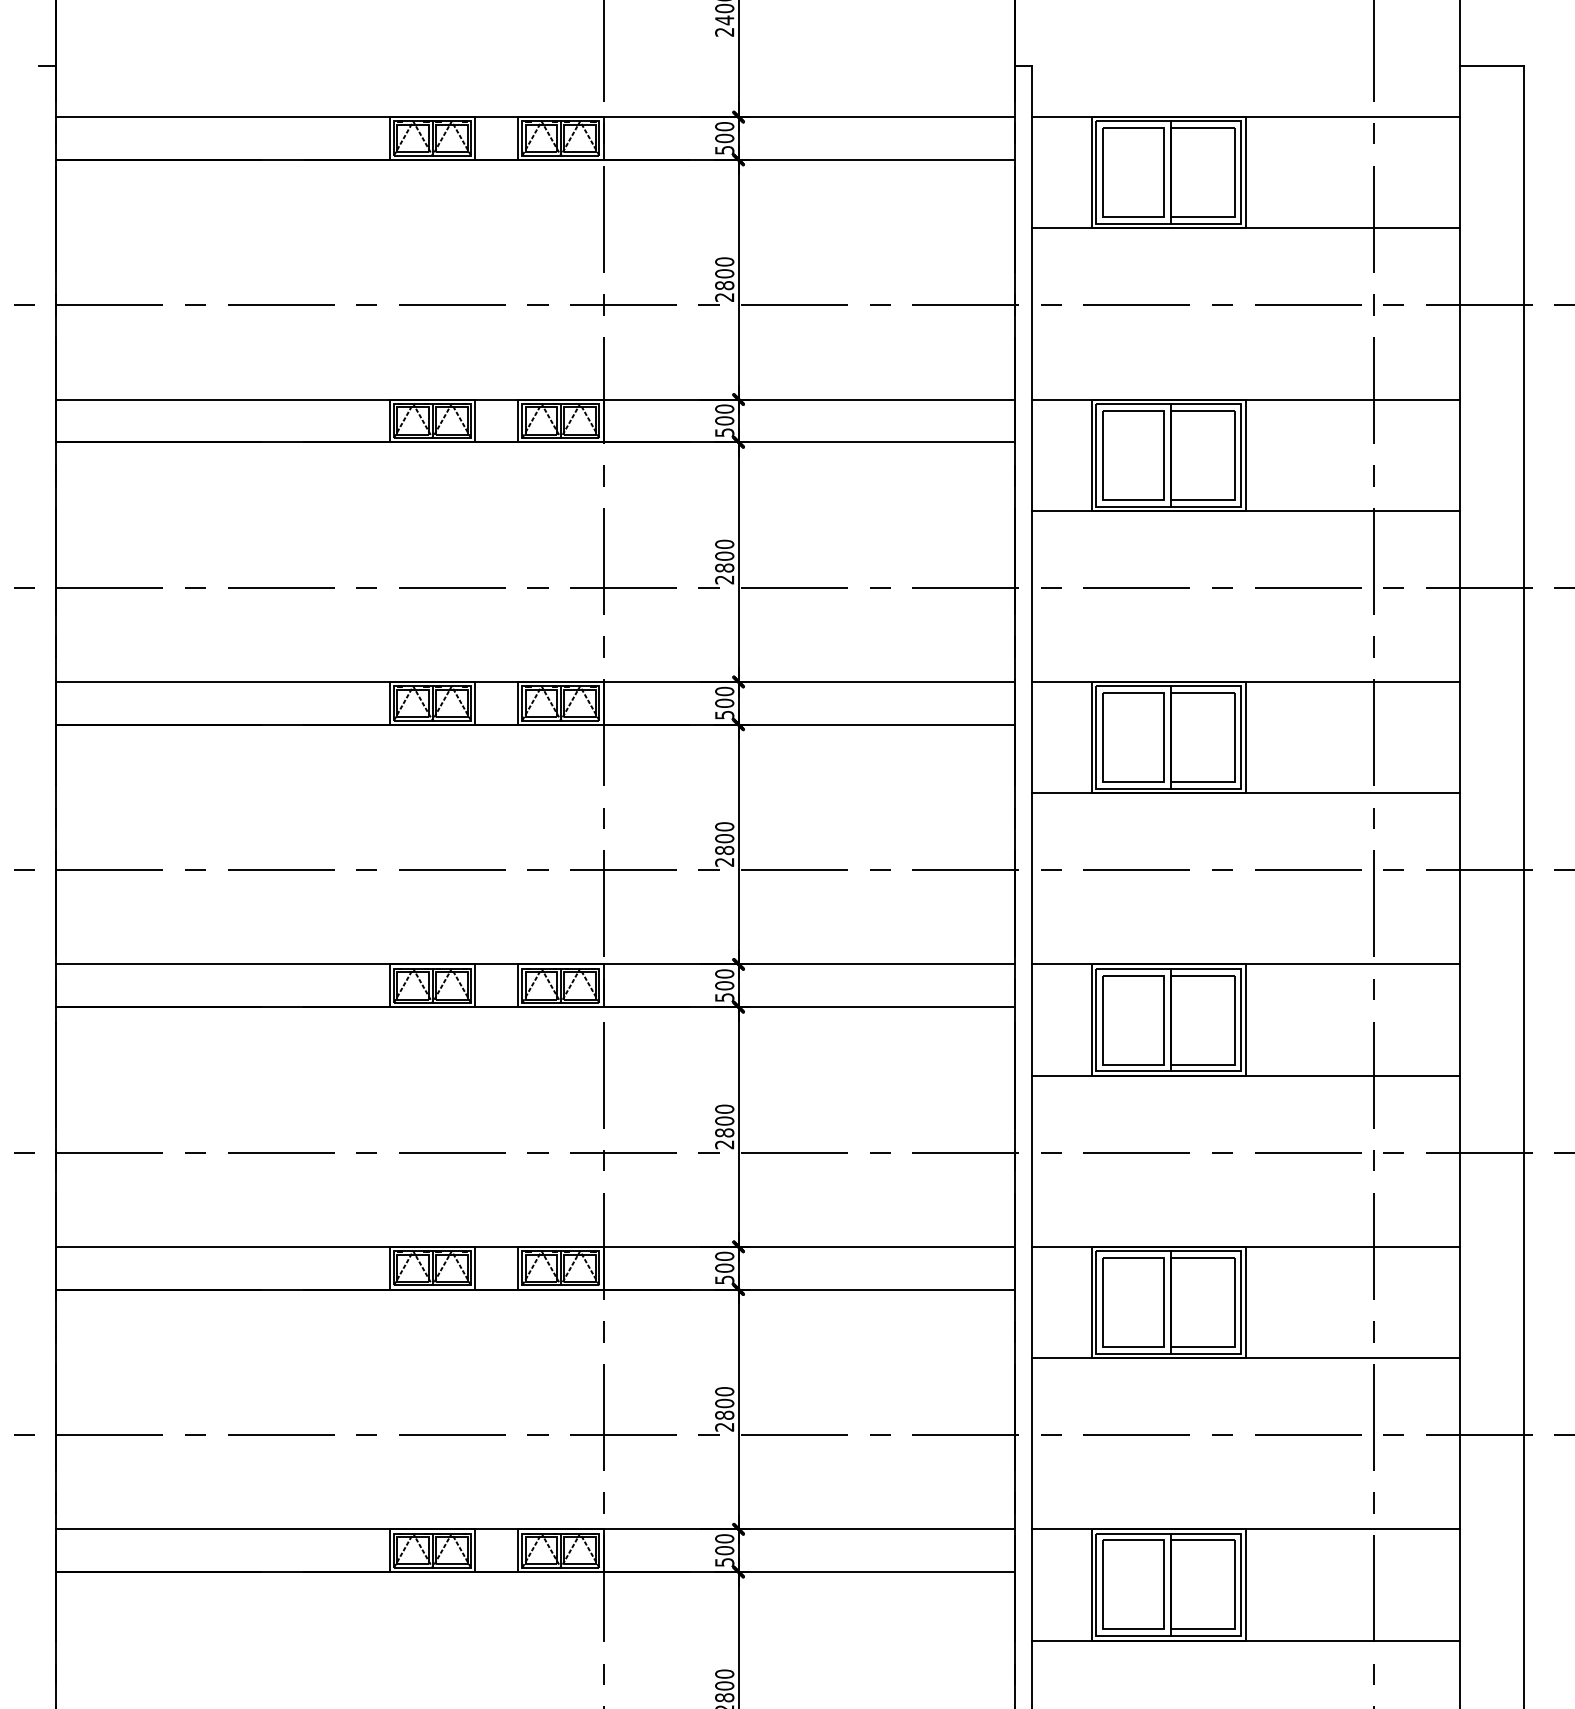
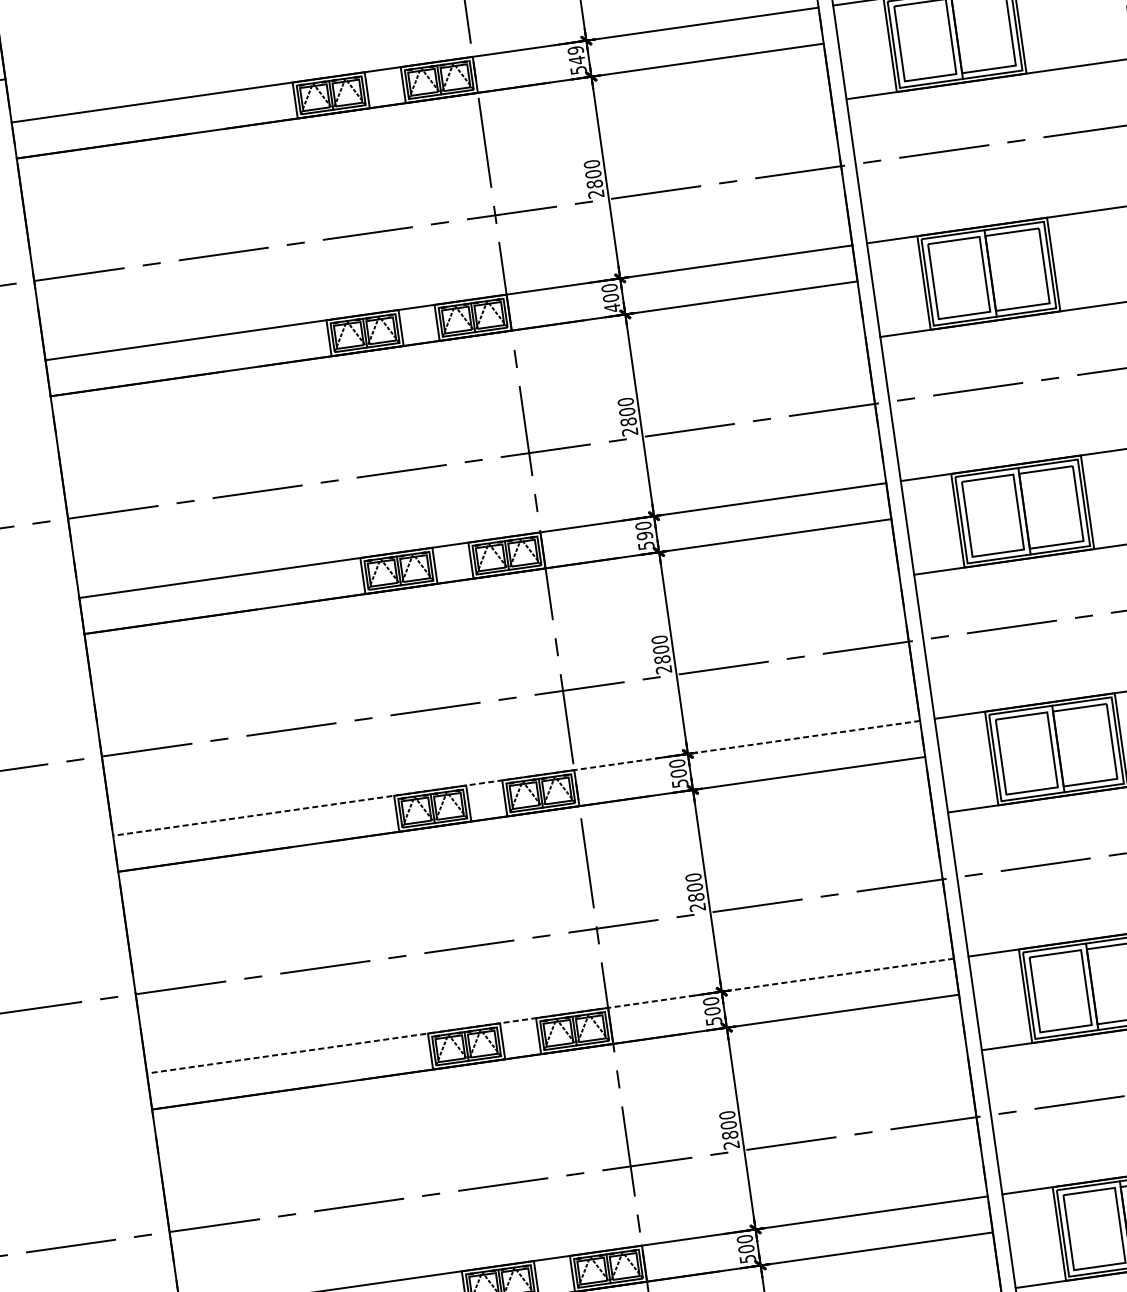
text: (724, 132) -> (576, 55), 500 -> 549
text: (724, 432) -> (612, 307), 500 -> 400
text: (724, 702) -> (644, 535), 500 -> 590
line: (534, 964) -> (516, 778), solid -> dashed
line: (534, 1246) -> (549, 1015), solid -> dashed

